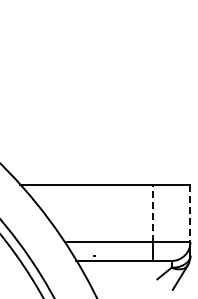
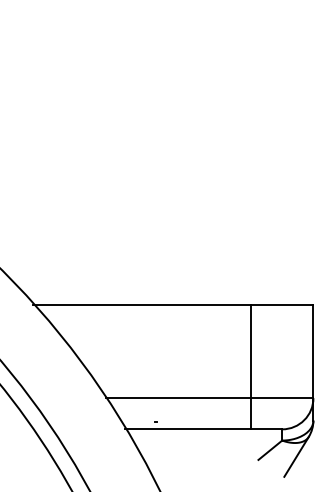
line: (152, 213) -> (250, 351), dashed -> solid
line: (190, 214) -> (313, 352), dashed -> solid

